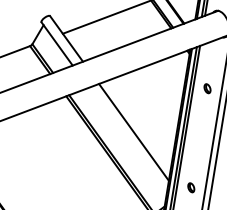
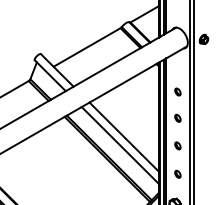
part: (202, 119) -> (177, 117), added
line: (126, 141) -> (119, 145), added
part: (196, 153) -> (177, 145), added

